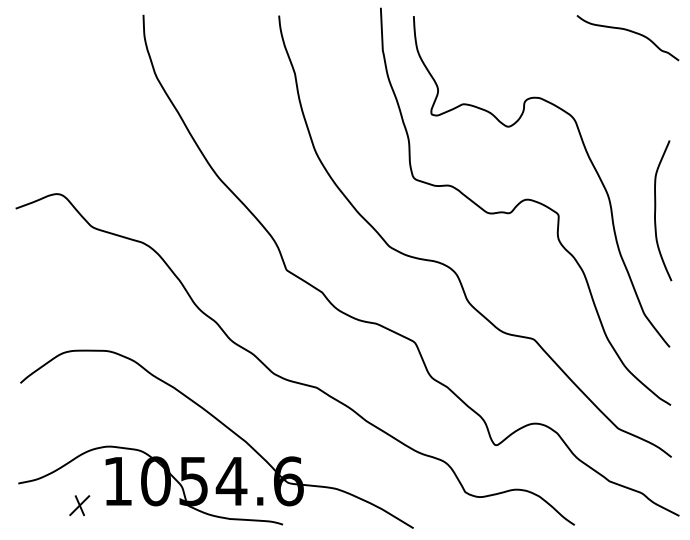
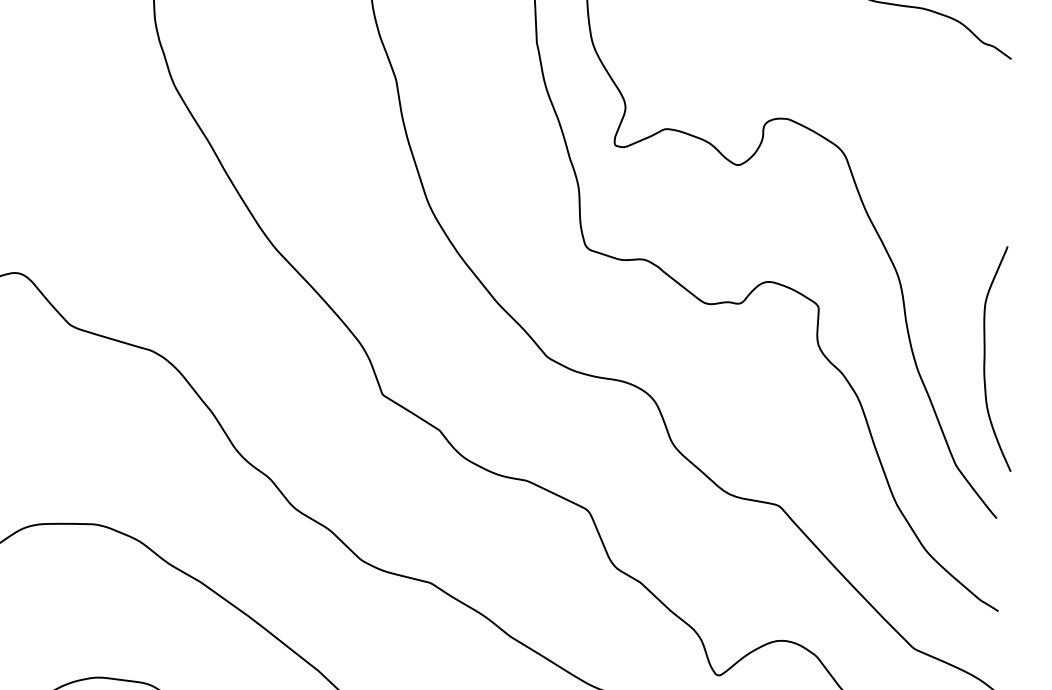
curve: (656, 210) -> (986, 358), moved

